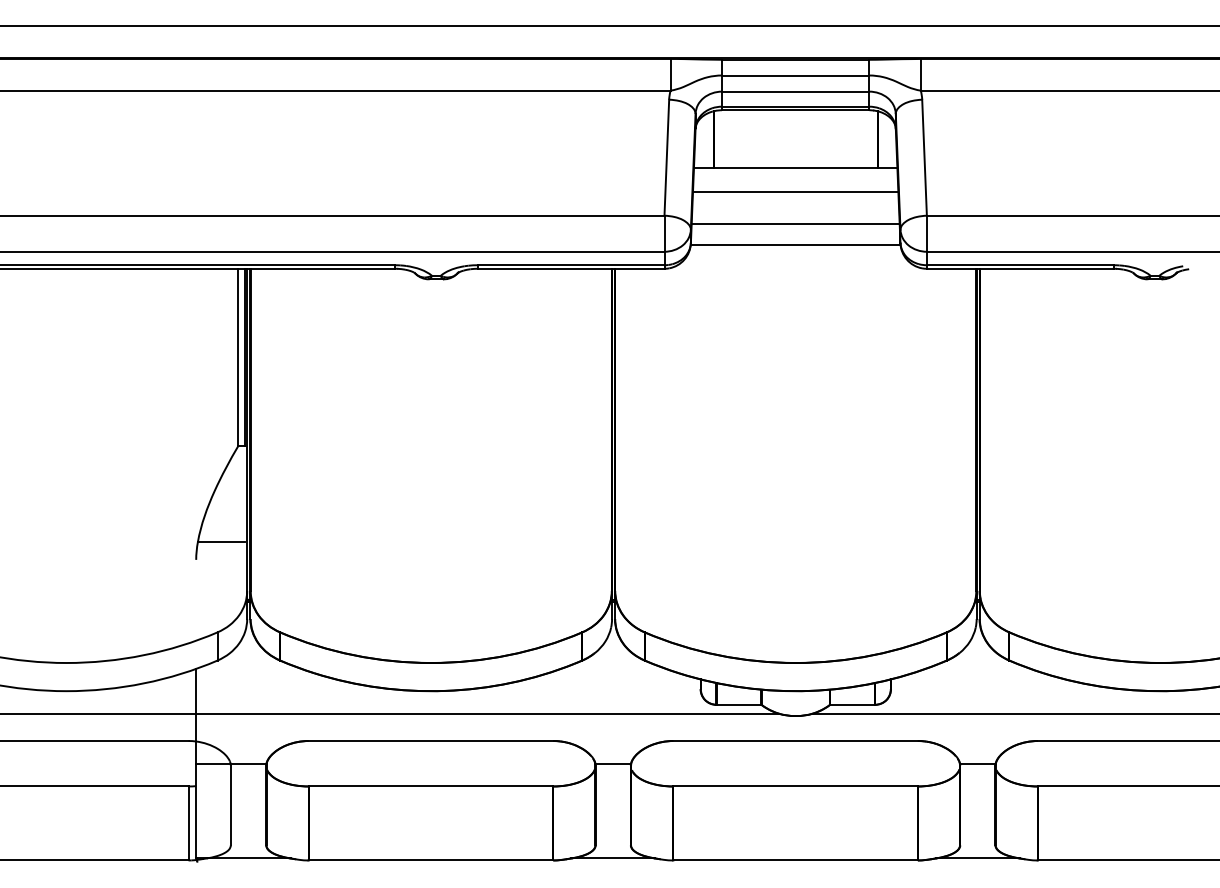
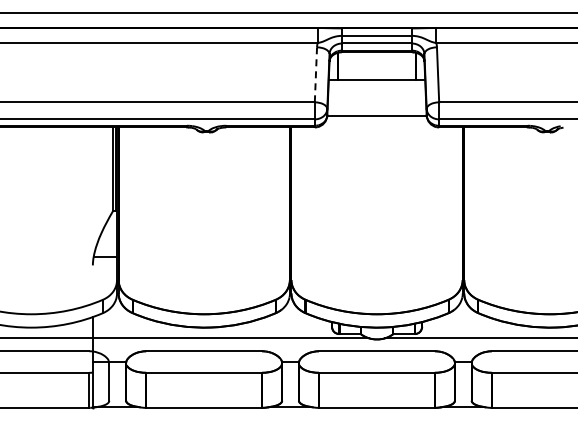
line: (665, 157) -> (315, 74), solid -> dashed
line: (794, 190) -> (376, 90), removed
line: (794, 224) -> (376, 106), removed

